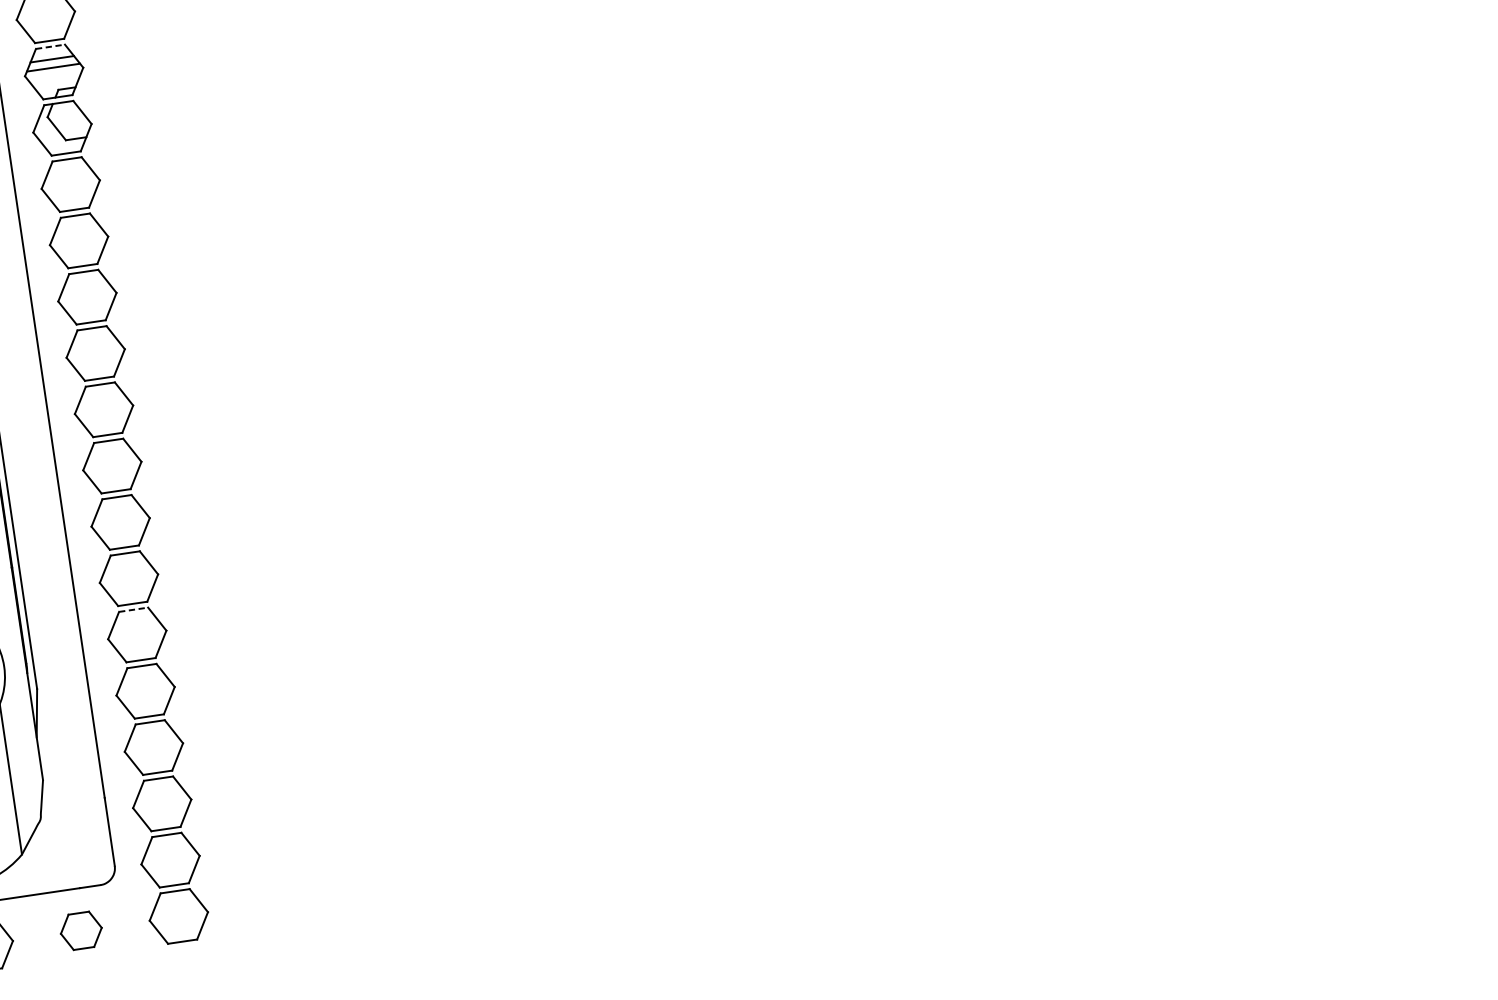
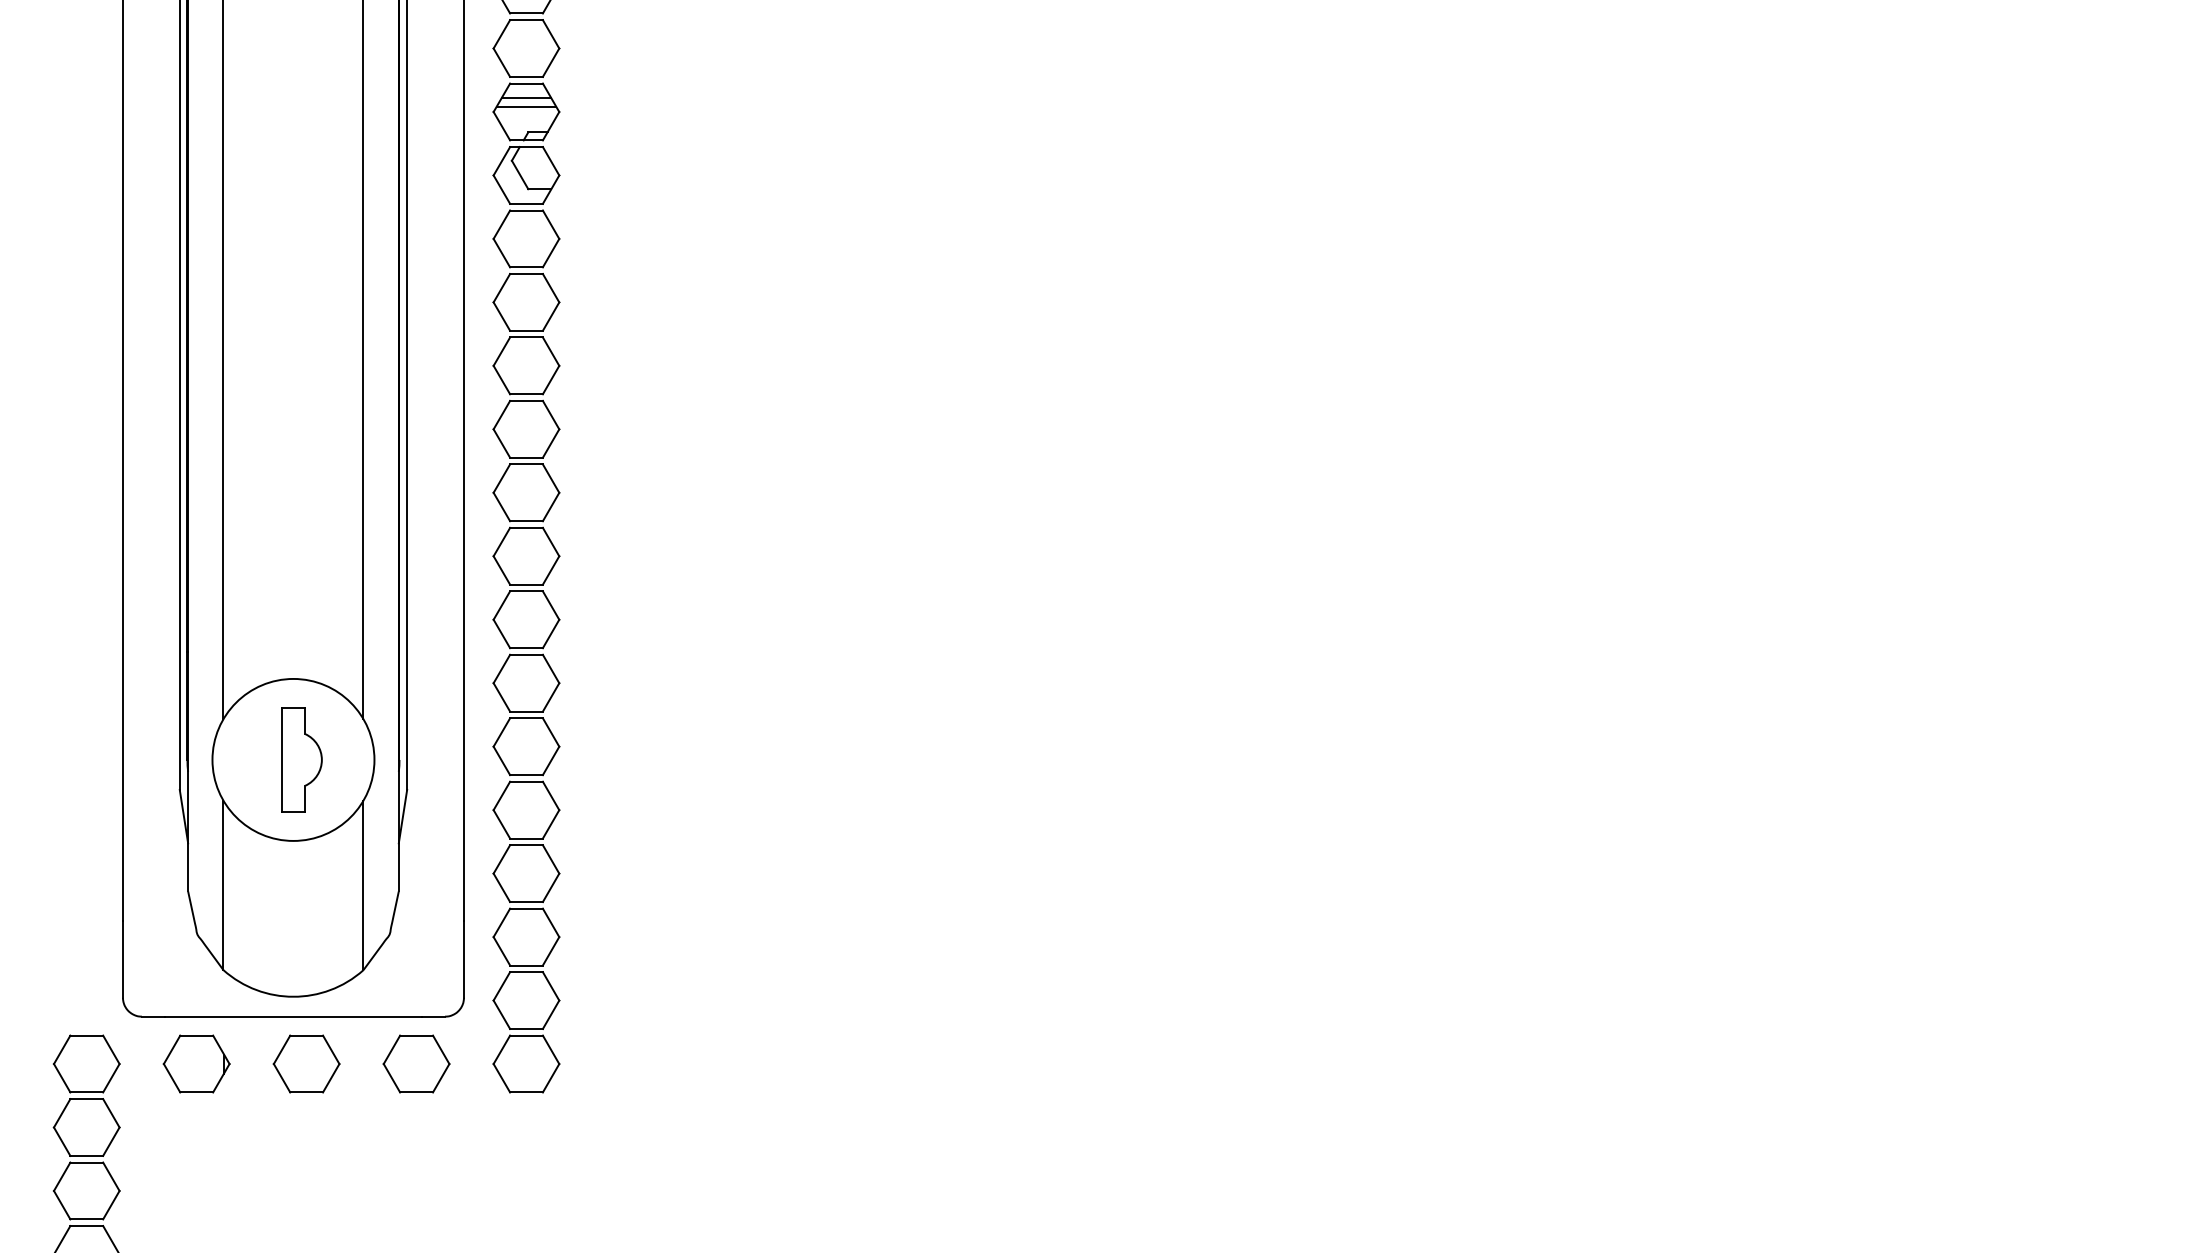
line: (51, 46) -> (527, 83), dashed -> solid
line: (134, 609) -> (527, 718), dashed -> solid
part: (81, 930) -> (416, 1063), size x1.43

